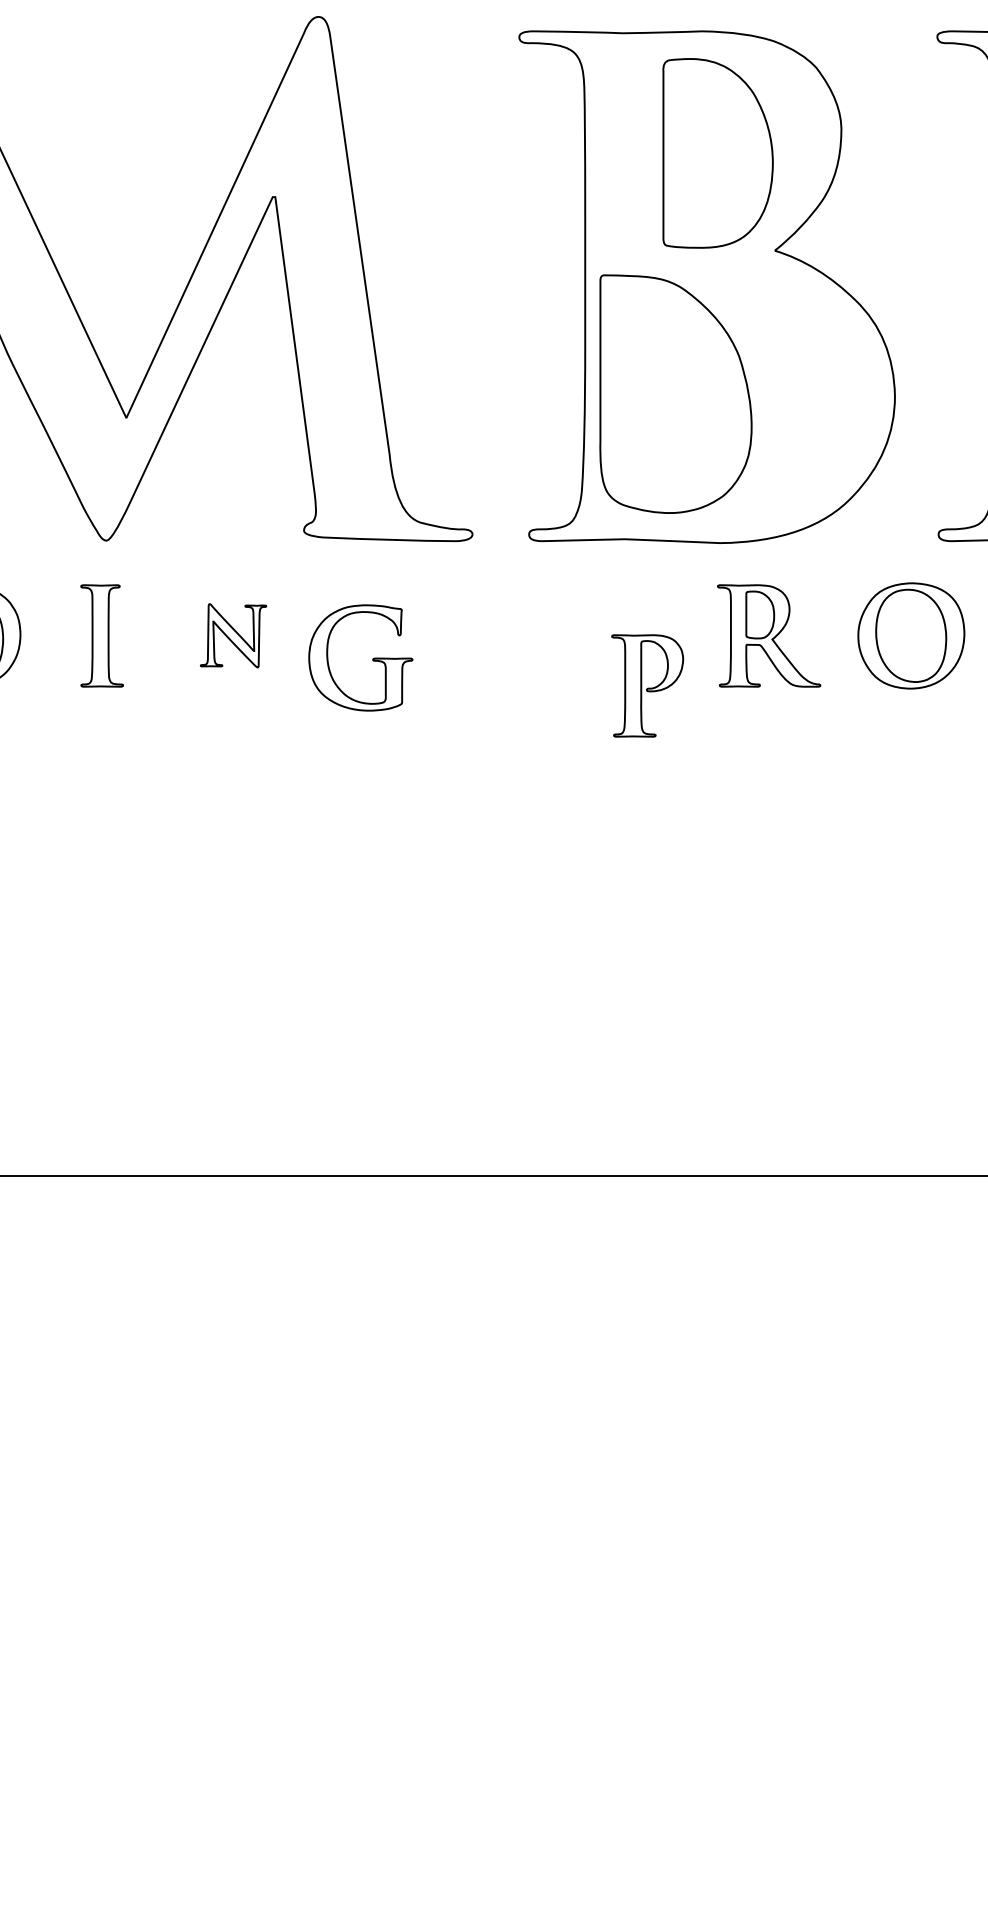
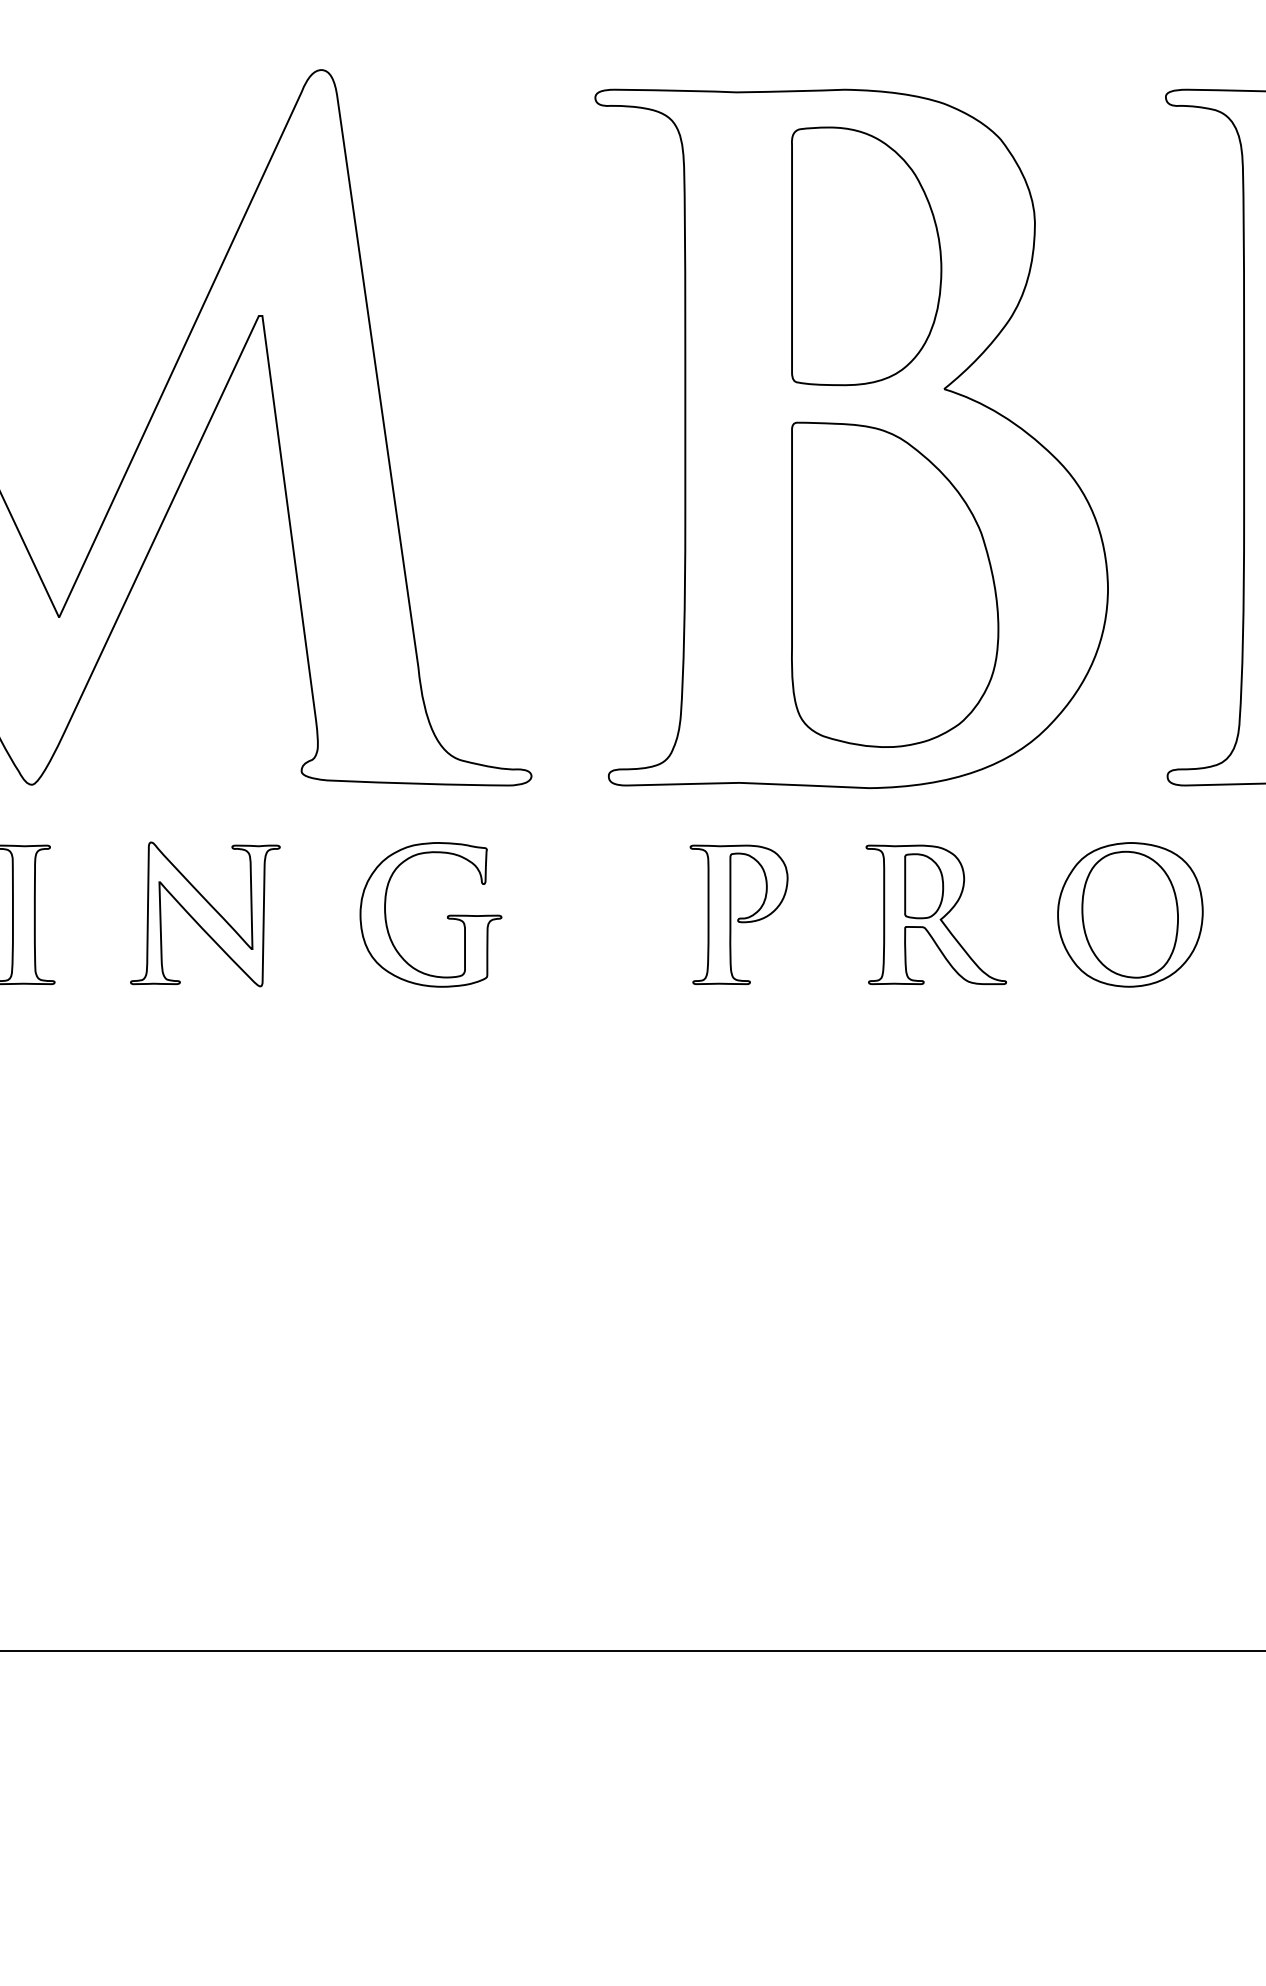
part: (675, 393) -> (894, 583), moved
part: (233, 635) -> (205, 914), size x1.67
part: (372, 658) -> (446, 915), moved
part: (647, 685) -> (738, 914), moved

